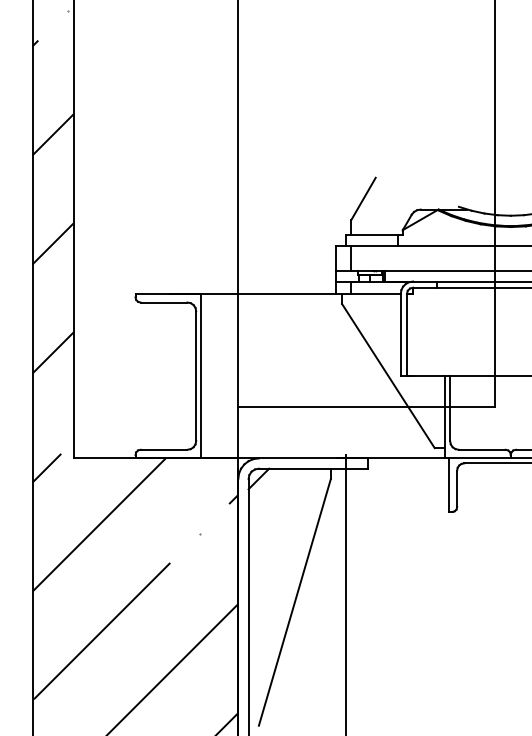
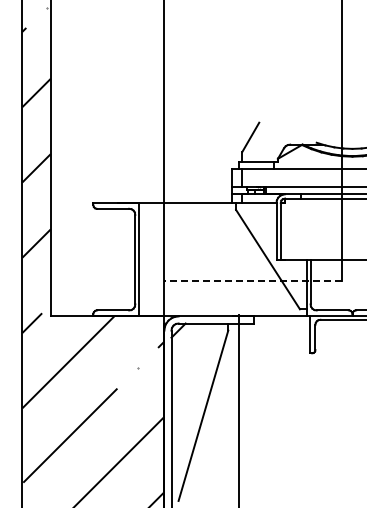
line: (367, 406) -> (253, 280), solid -> dashed

